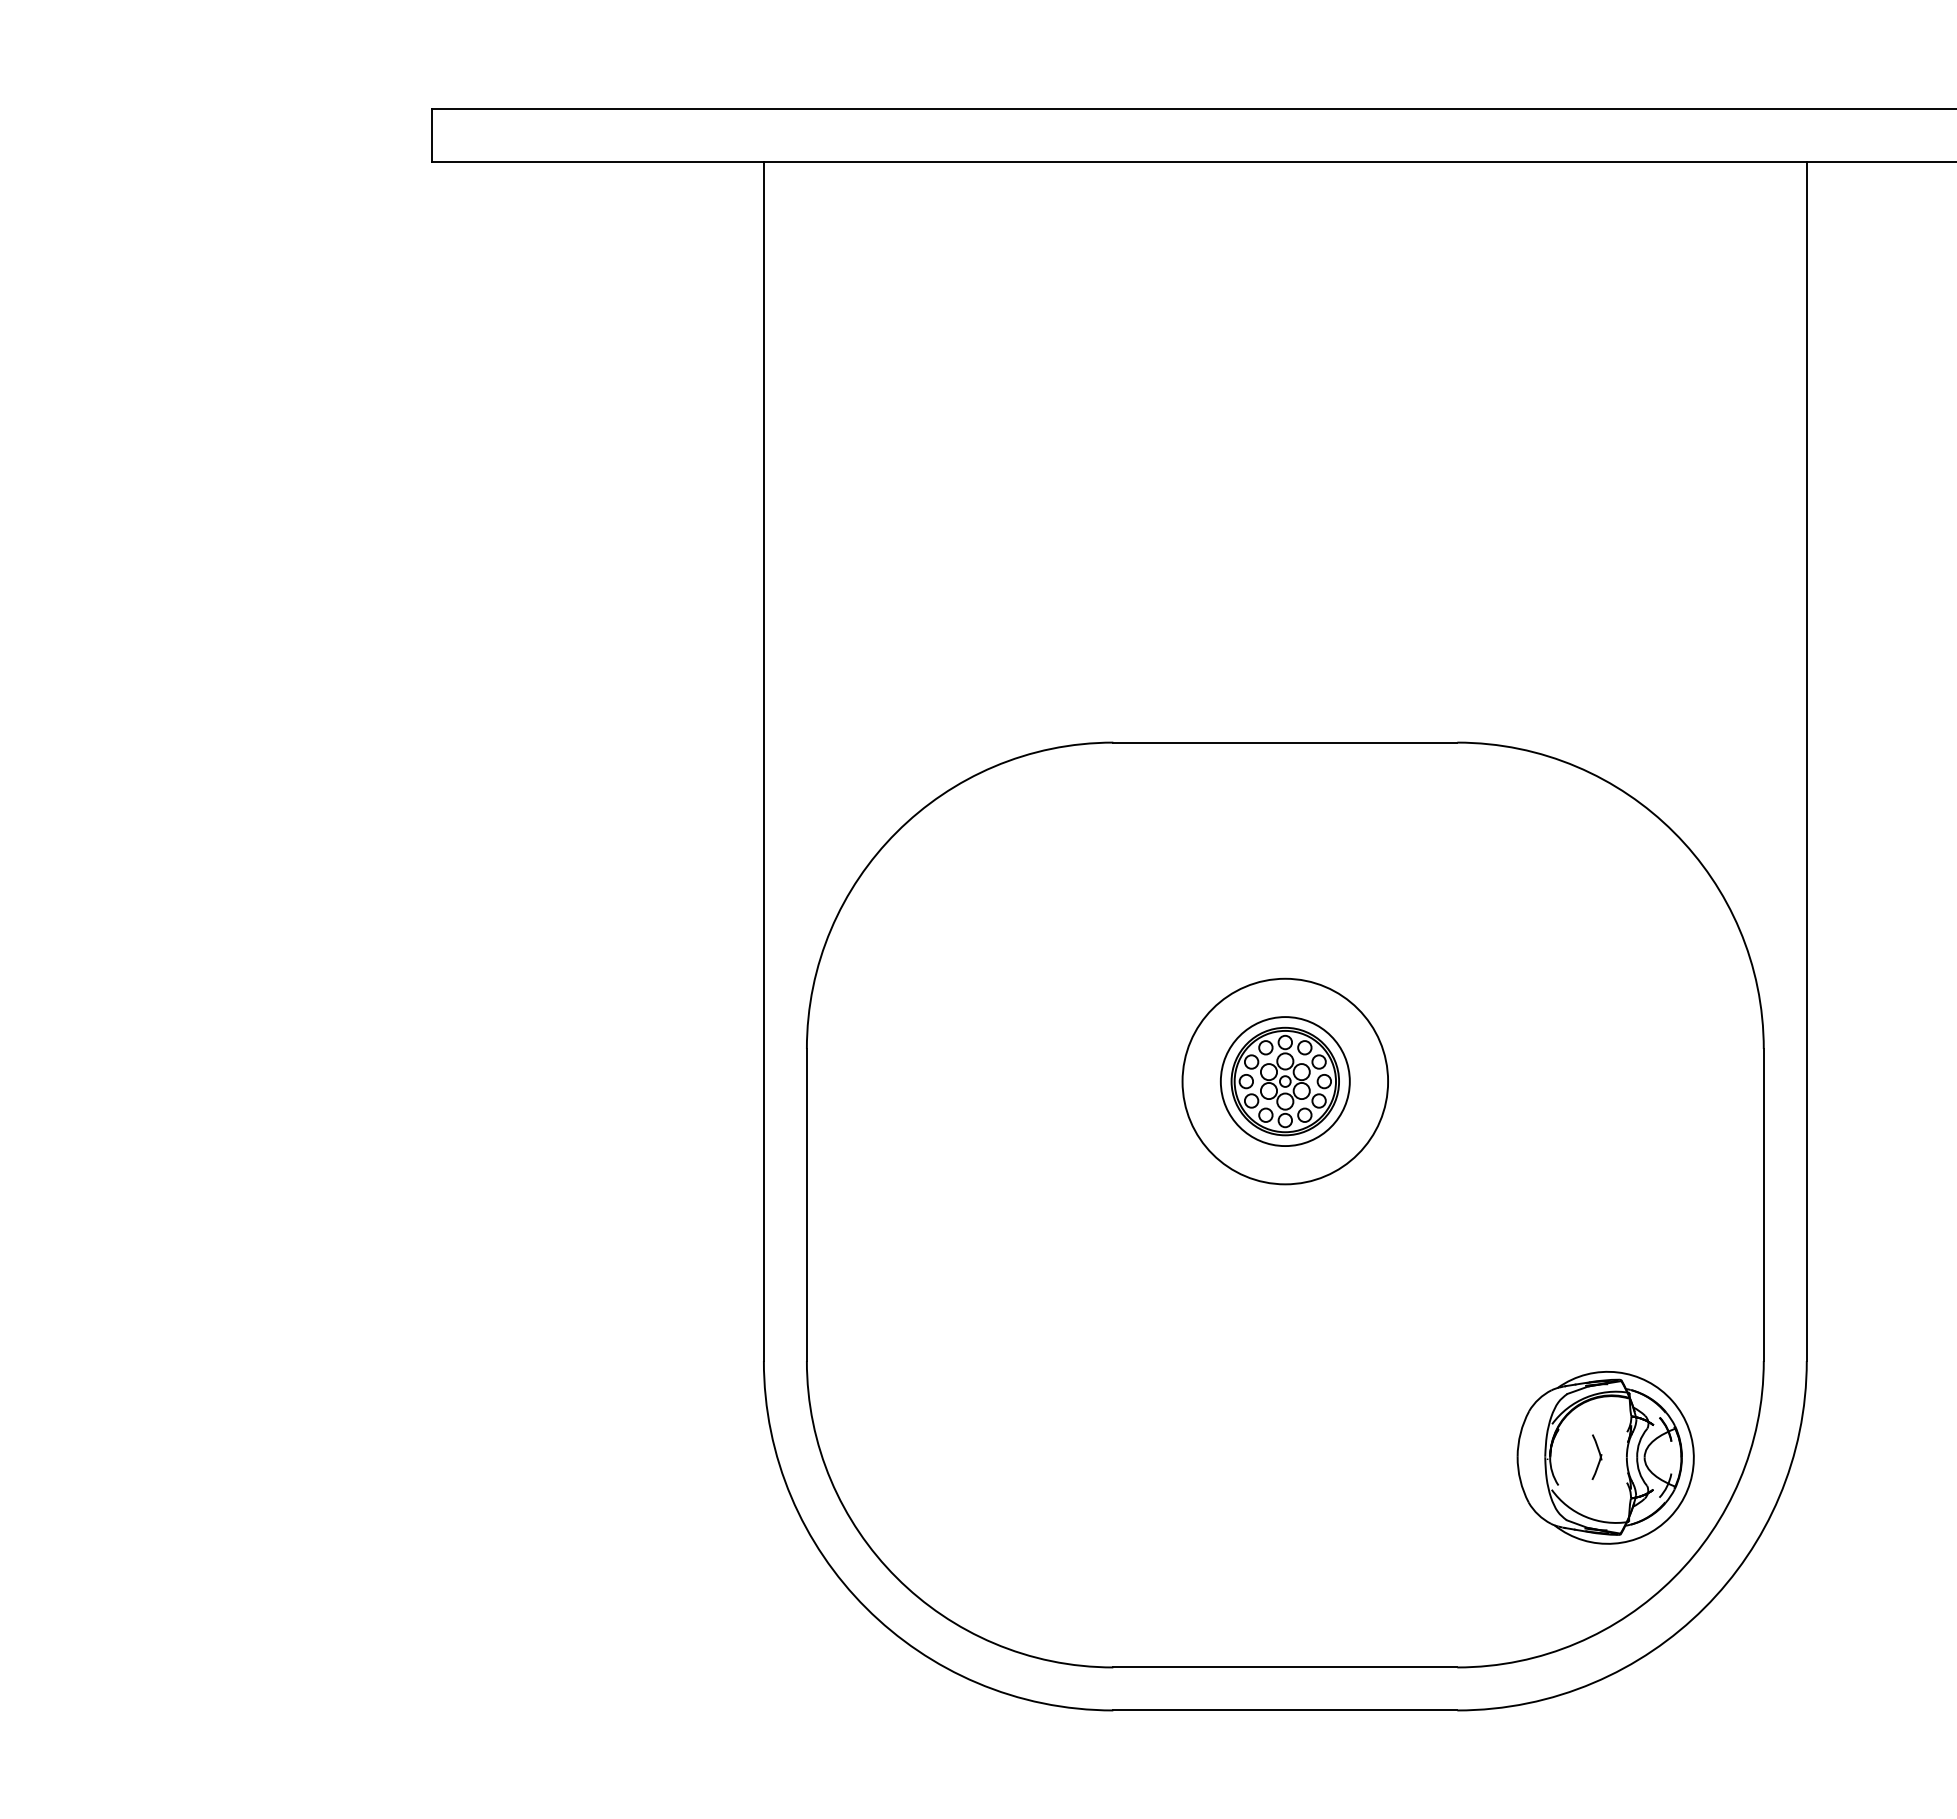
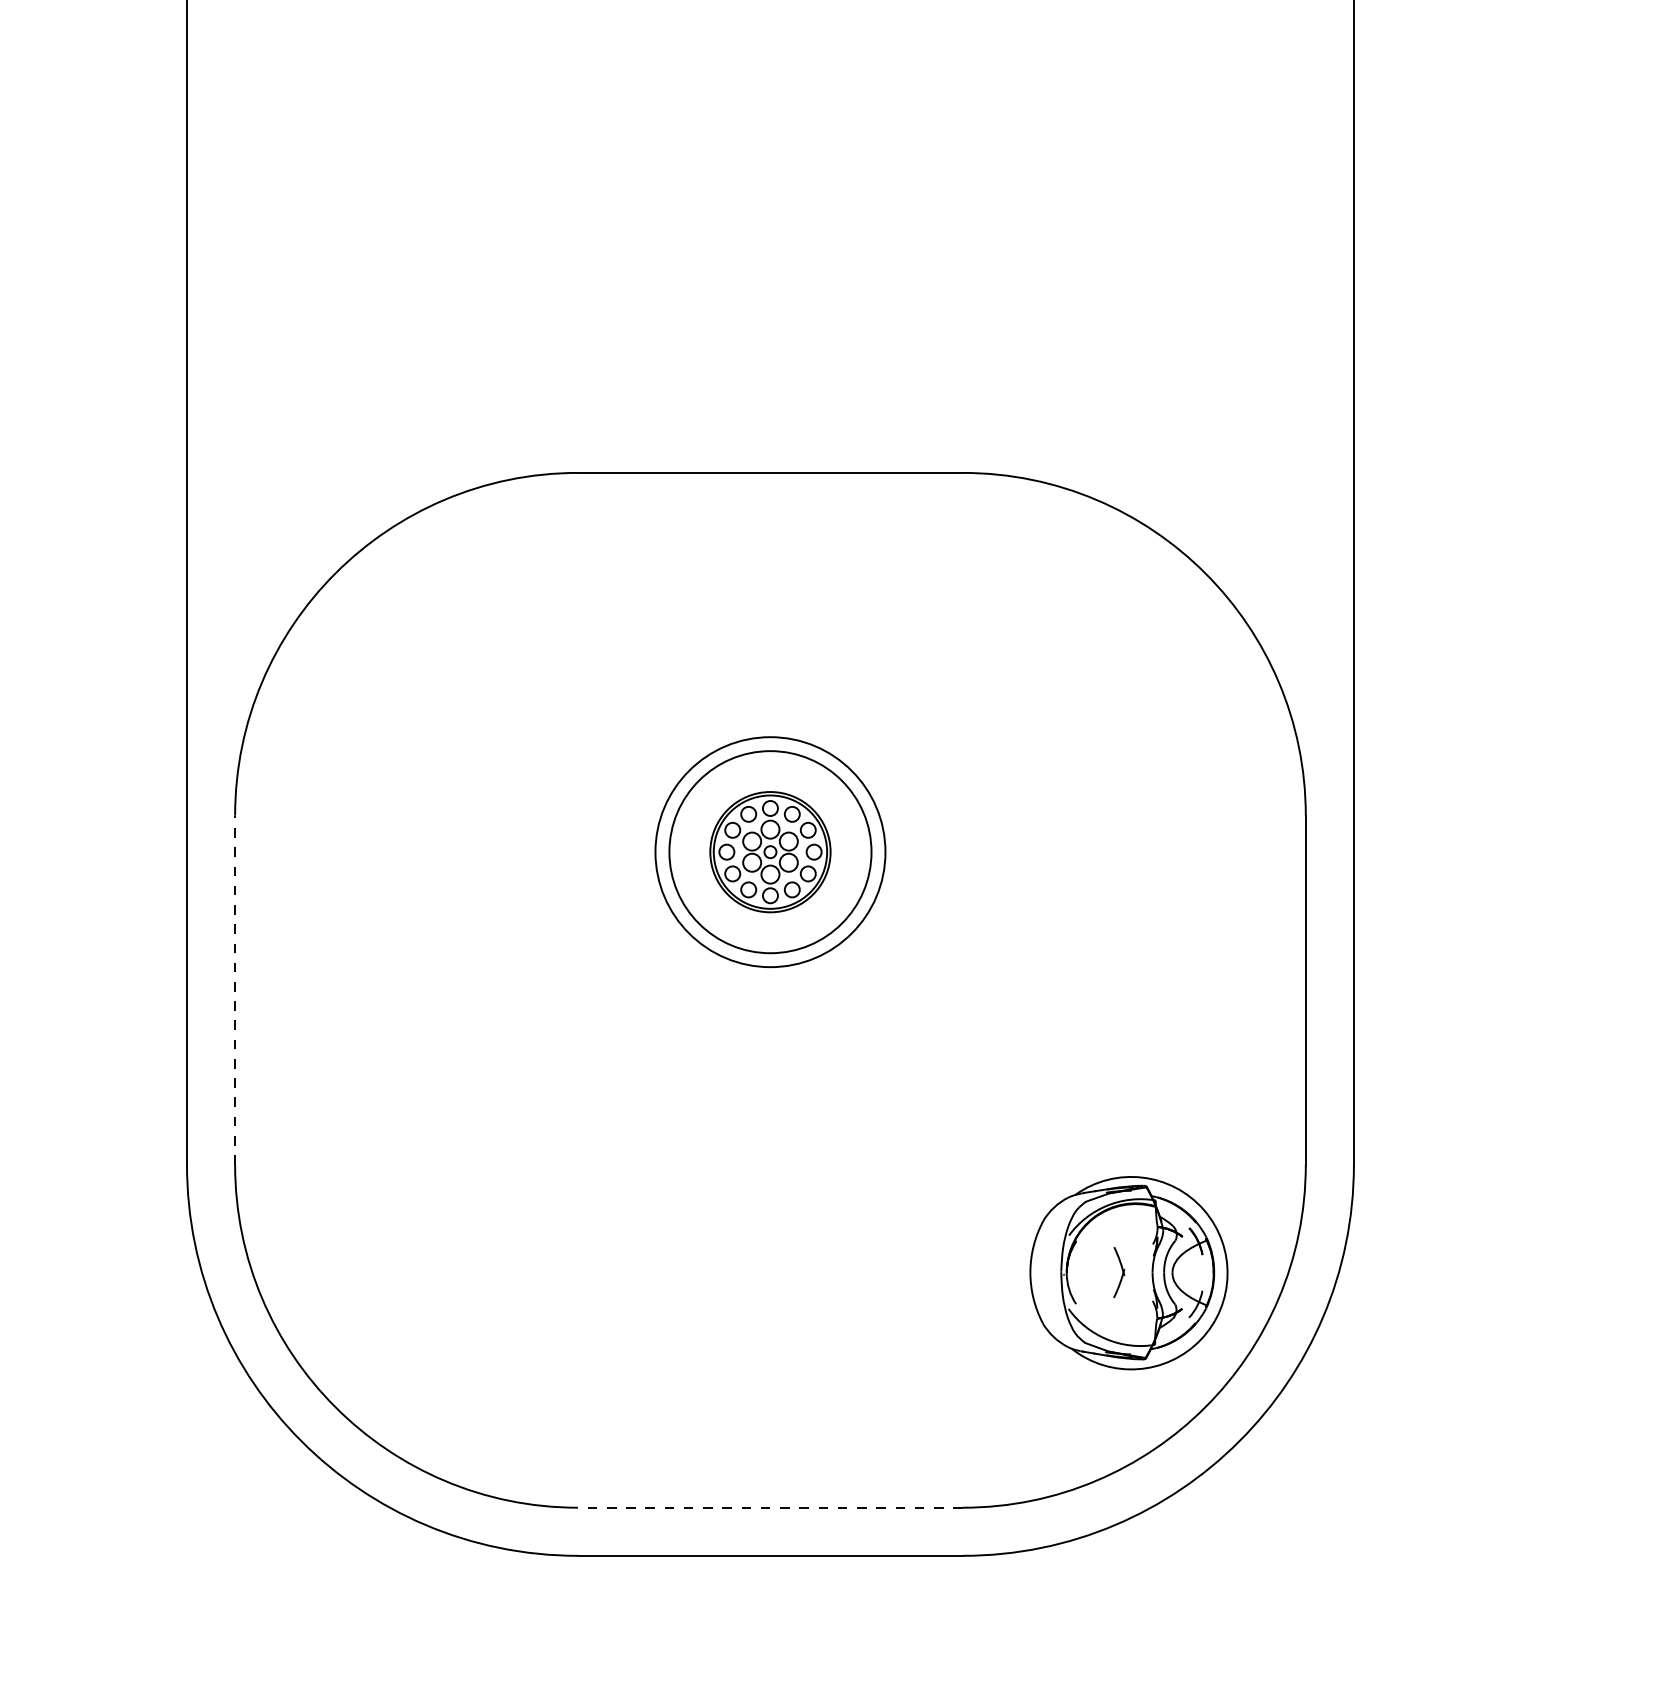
circle: (1284, 1081) -> (769, 852), size x1.4
line: (806, 1205) -> (234, 990), solid -> dashed
line: (1284, 1667) -> (769, 1507), solid -> dashed

